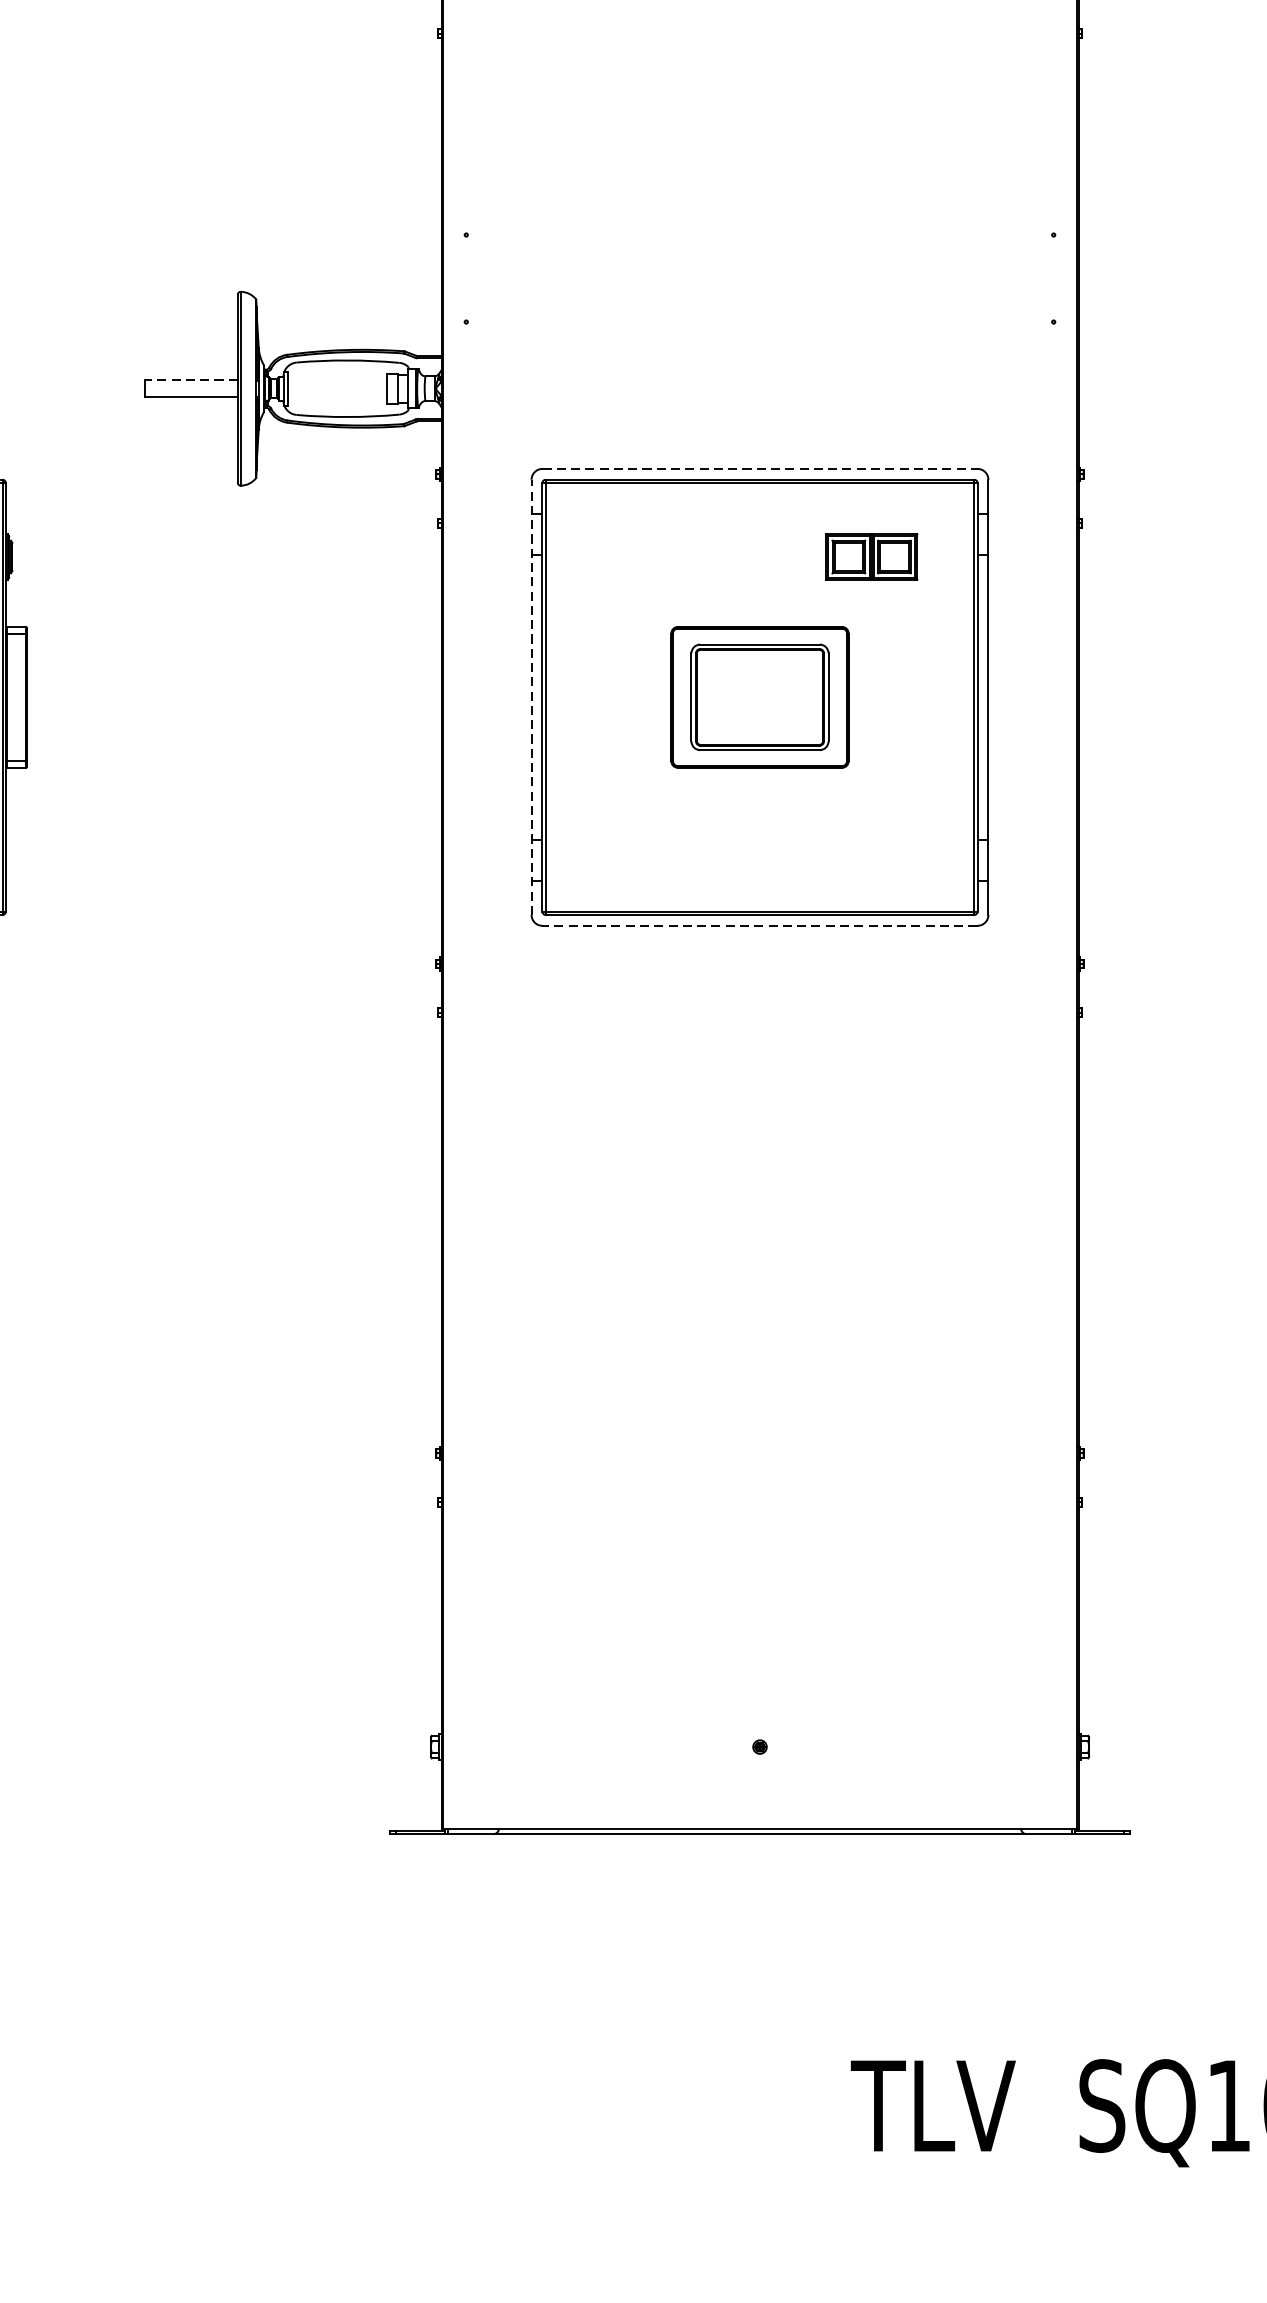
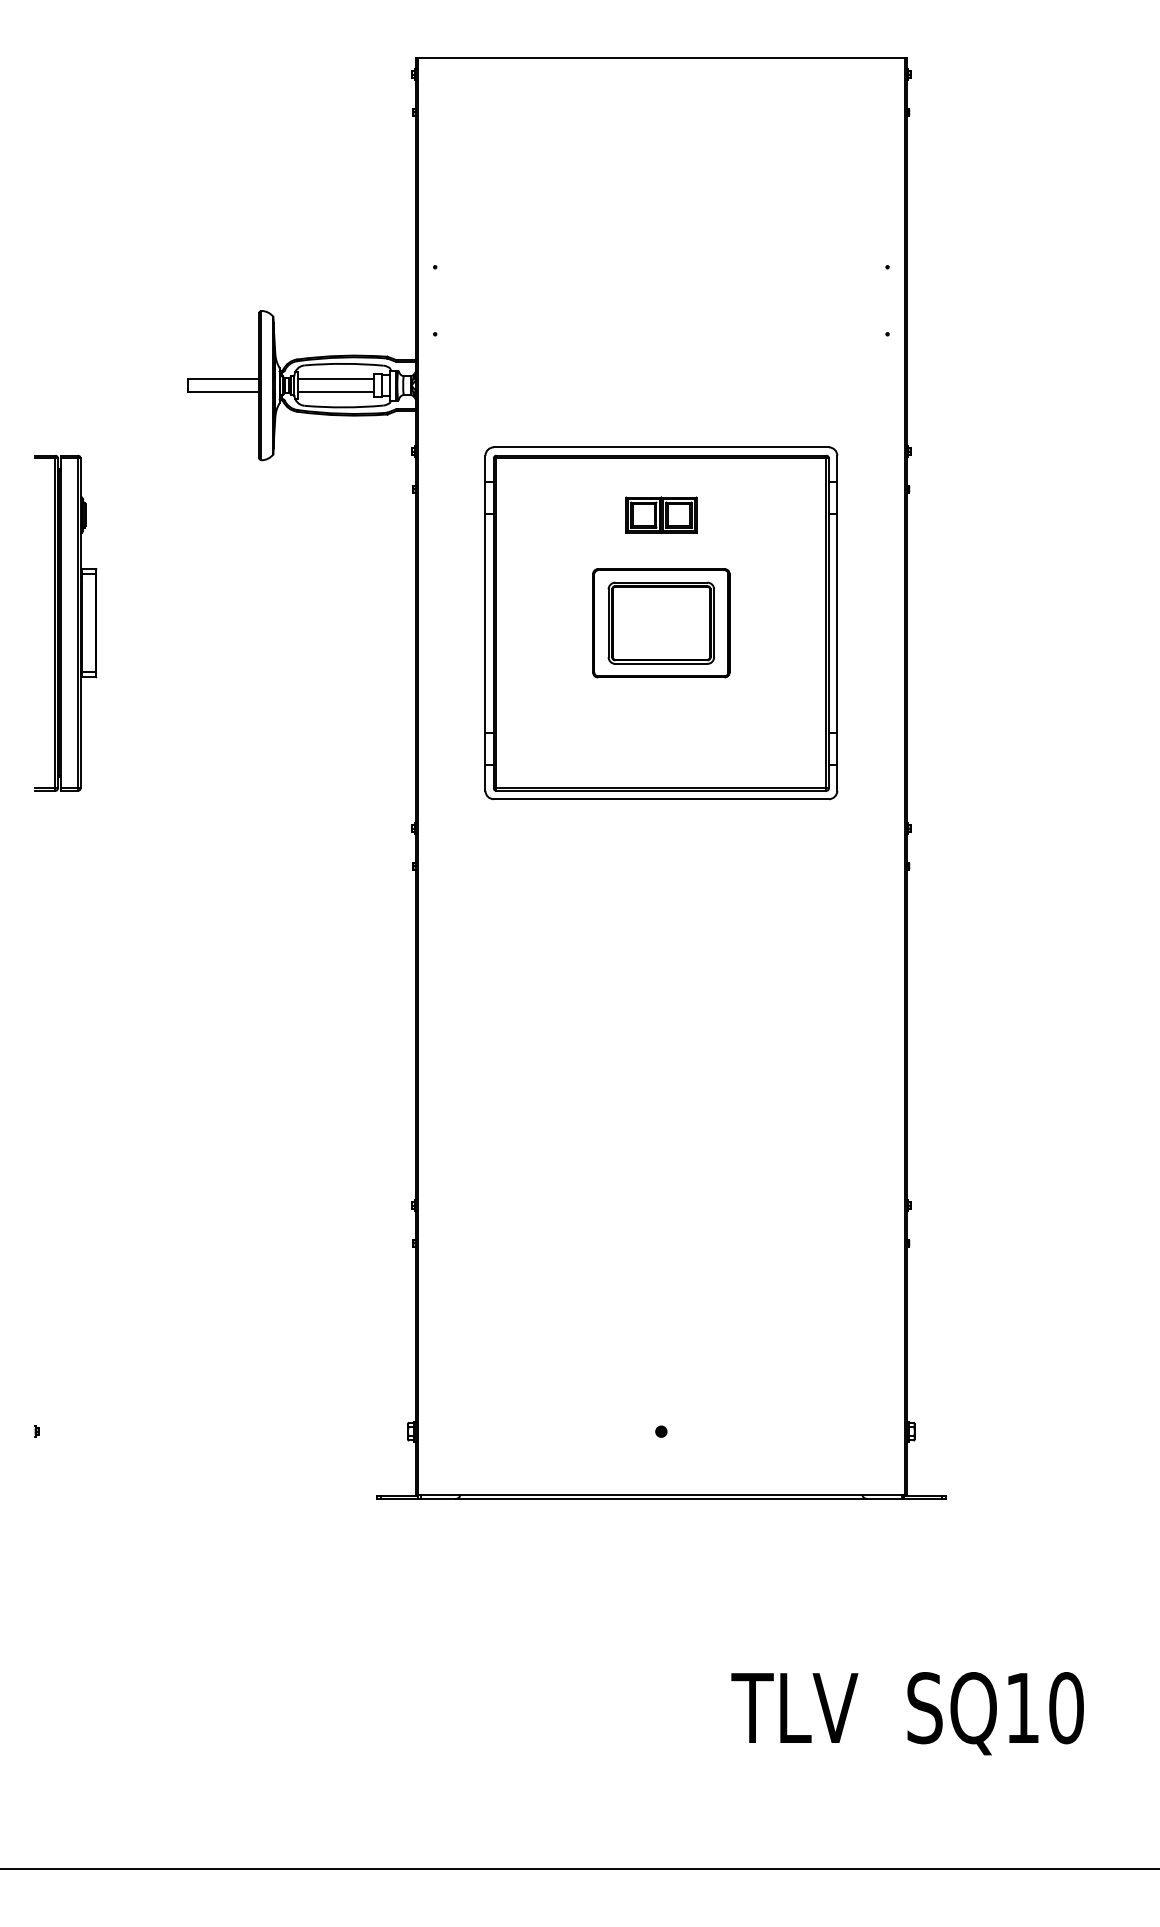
line: (191, 379) -> (223, 378), dashed -> solid
line: (336, 379) -> (335, 378), added
line: (336, 397) -> (335, 392), added
line: (760, 469) -> (661, 447), dashed -> solid
part: (871, 556) -> (661, 514), moved
line: (531, 697) -> (485, 623), dashed -> solid
line: (760, 926) -> (661, 799), dashed -> solid

